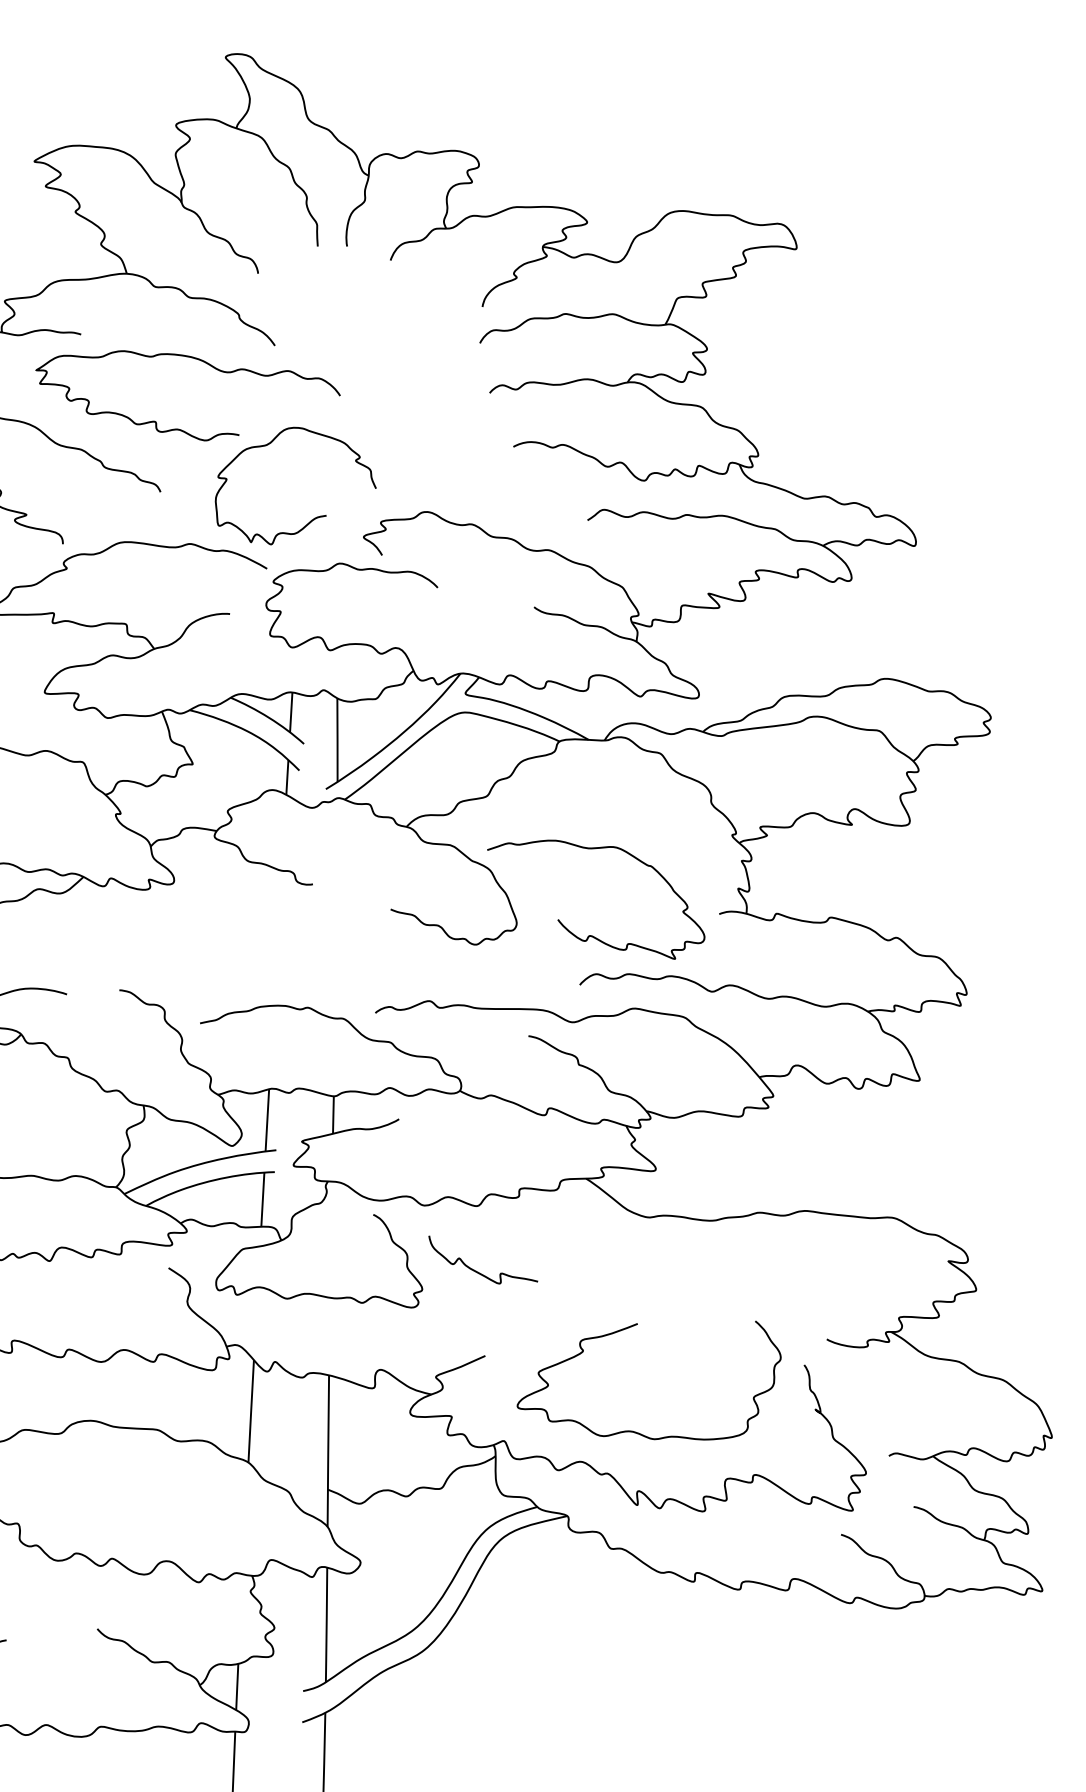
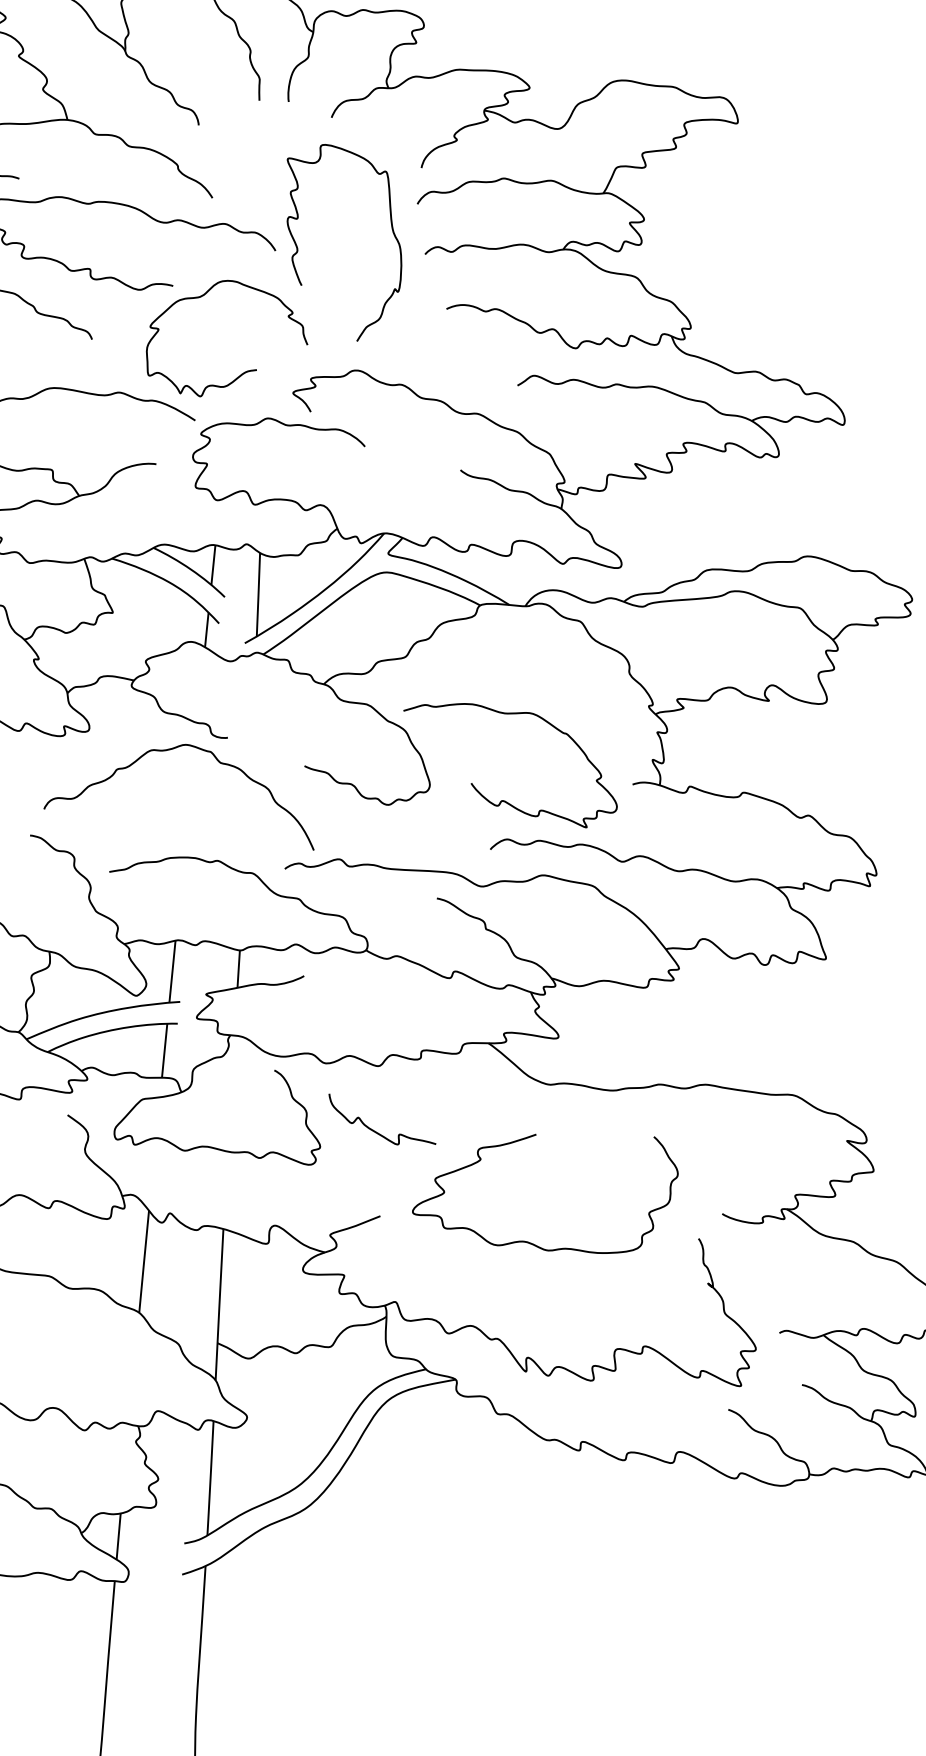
curve: (362, 391) -> (298, 247), added
curve: (252, 900) -> (166, 751), added
curve: (632, 1430) -> (526, 1240), moved

